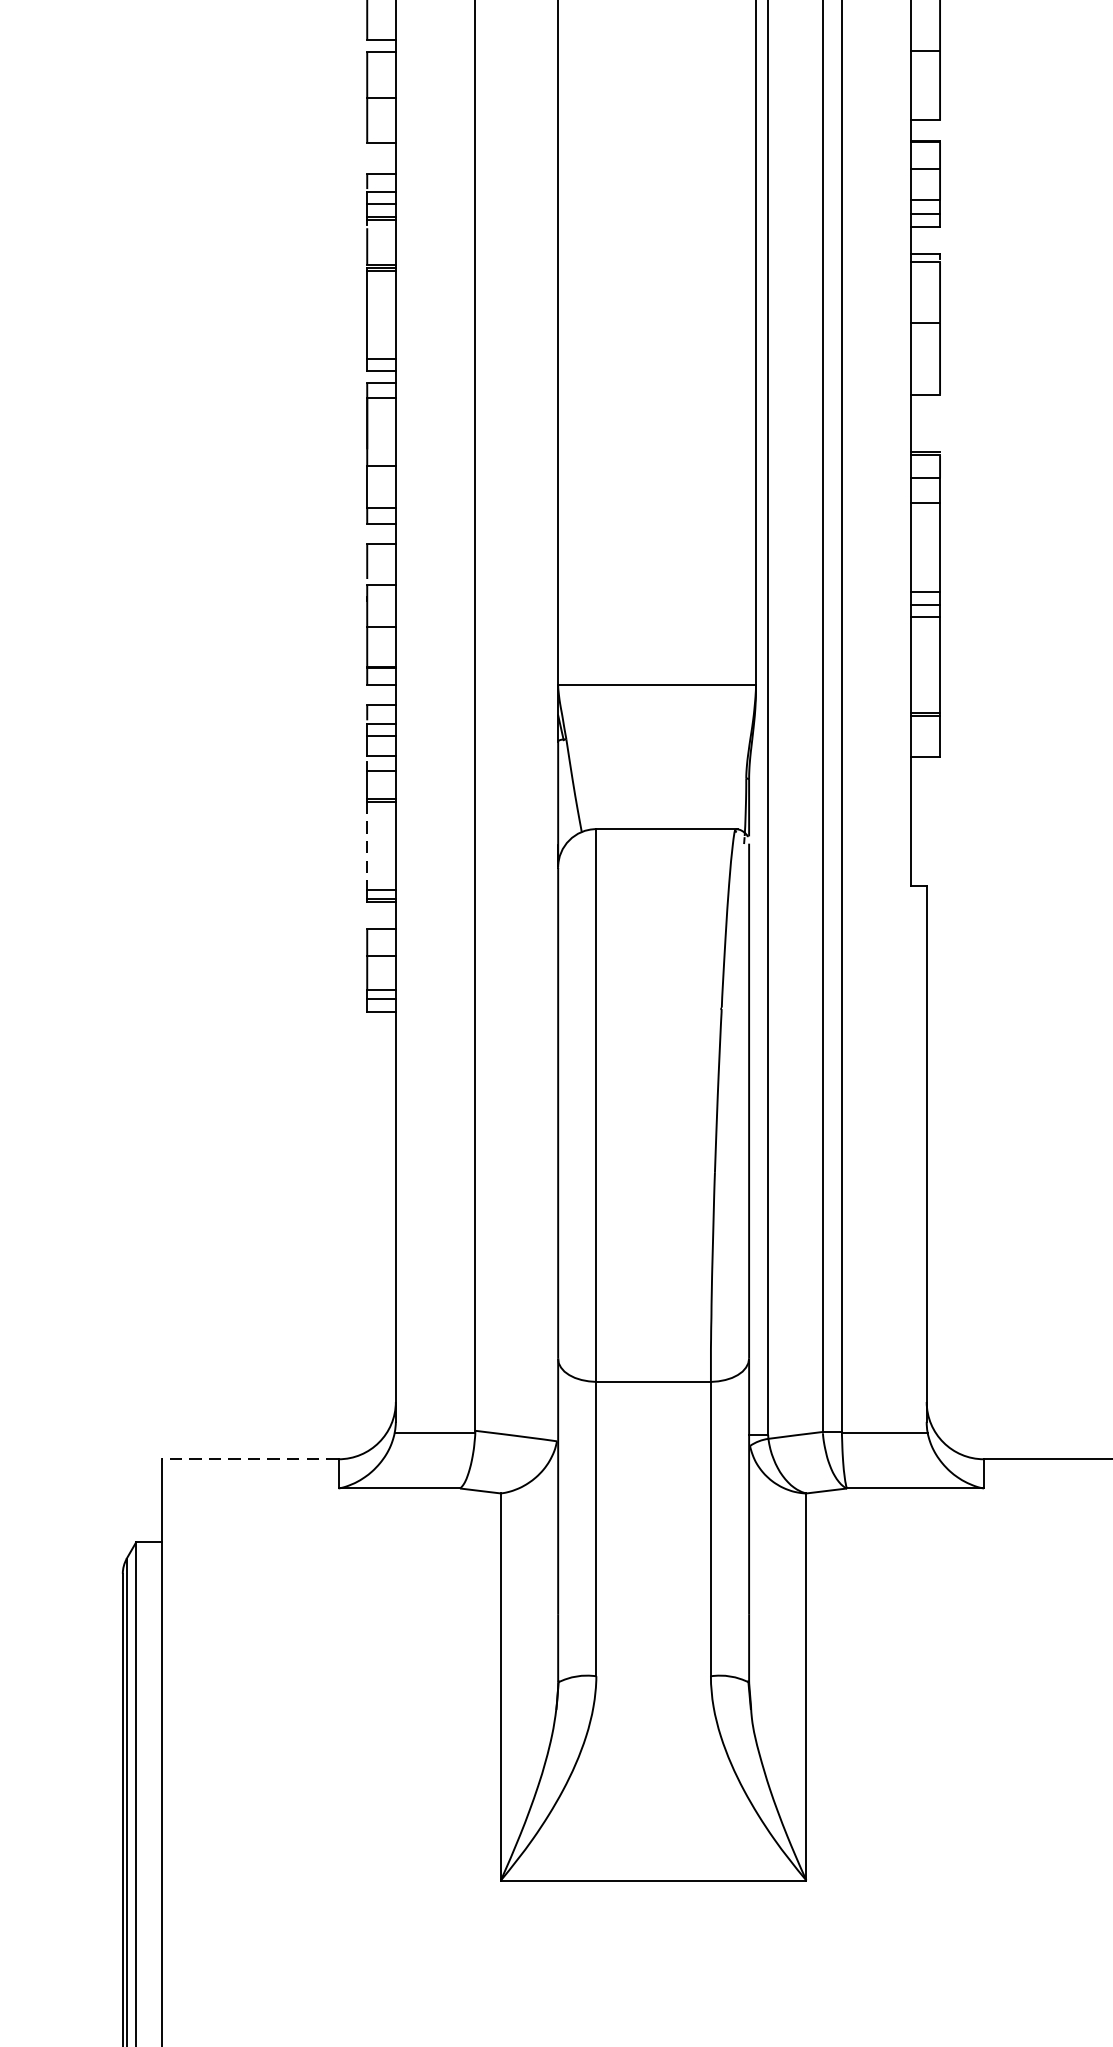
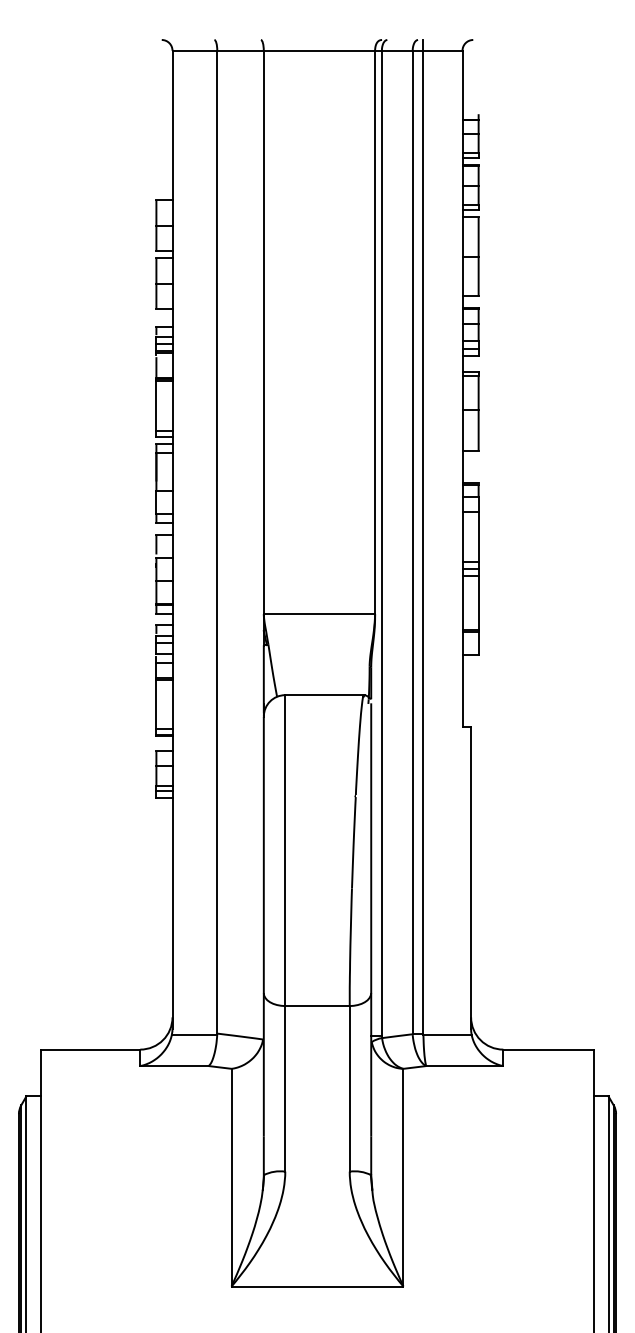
line: (367, 845) -> (156, 704), dashed -> solid
line: (250, 1459) -> (90, 1049), dashed -> solid

